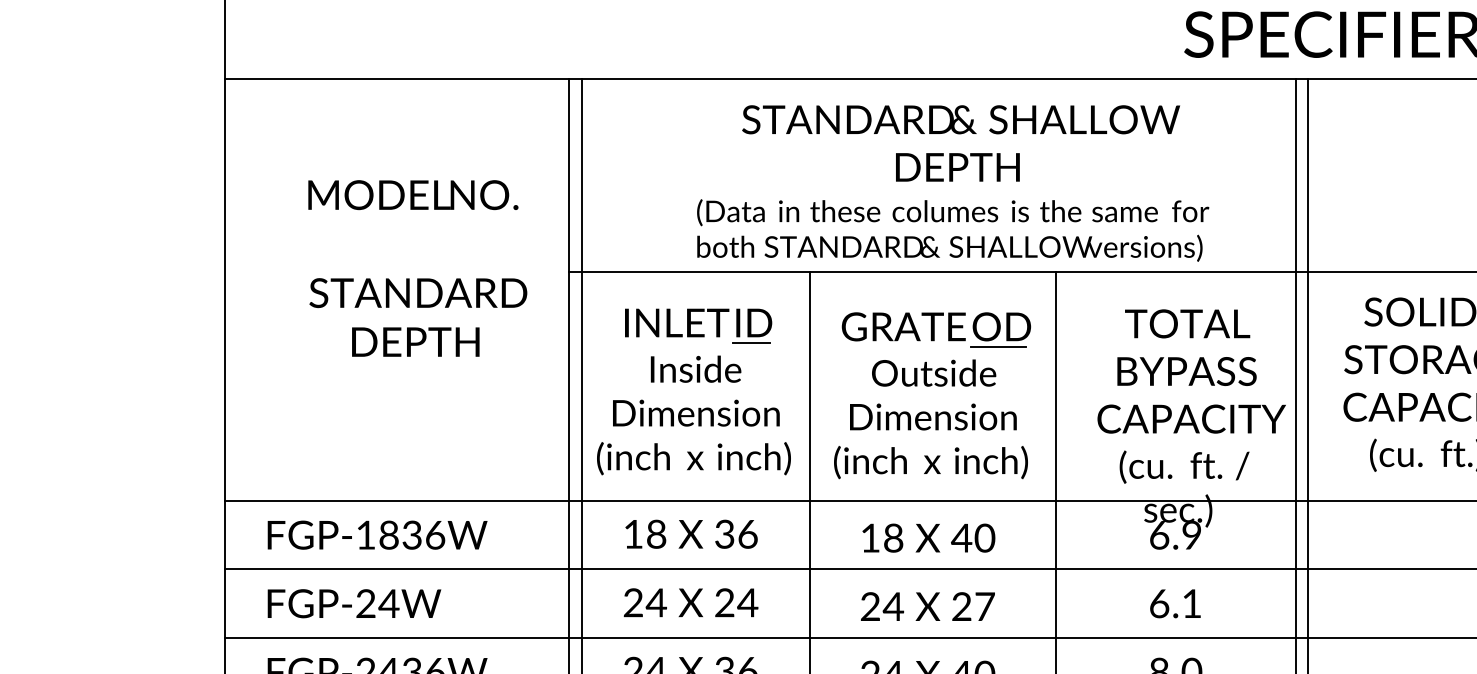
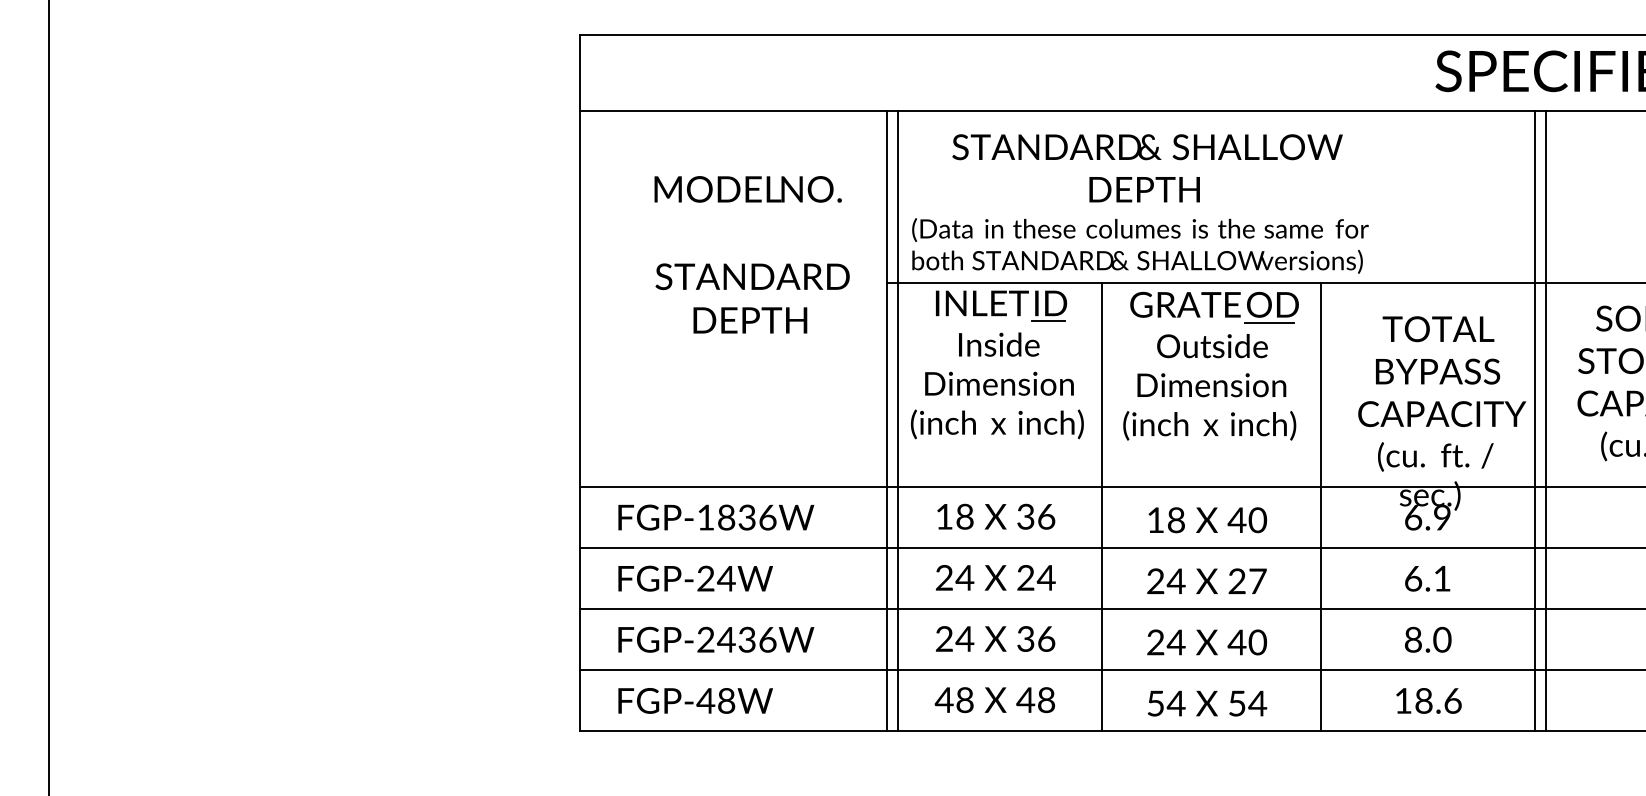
text: (953, 182) -> (1140, 203), moved
text: (417, 268) -> (751, 254), moved
part: (697, 382) -> (1000, 356), moved
part: (929, 387) -> (1208, 358), moved

